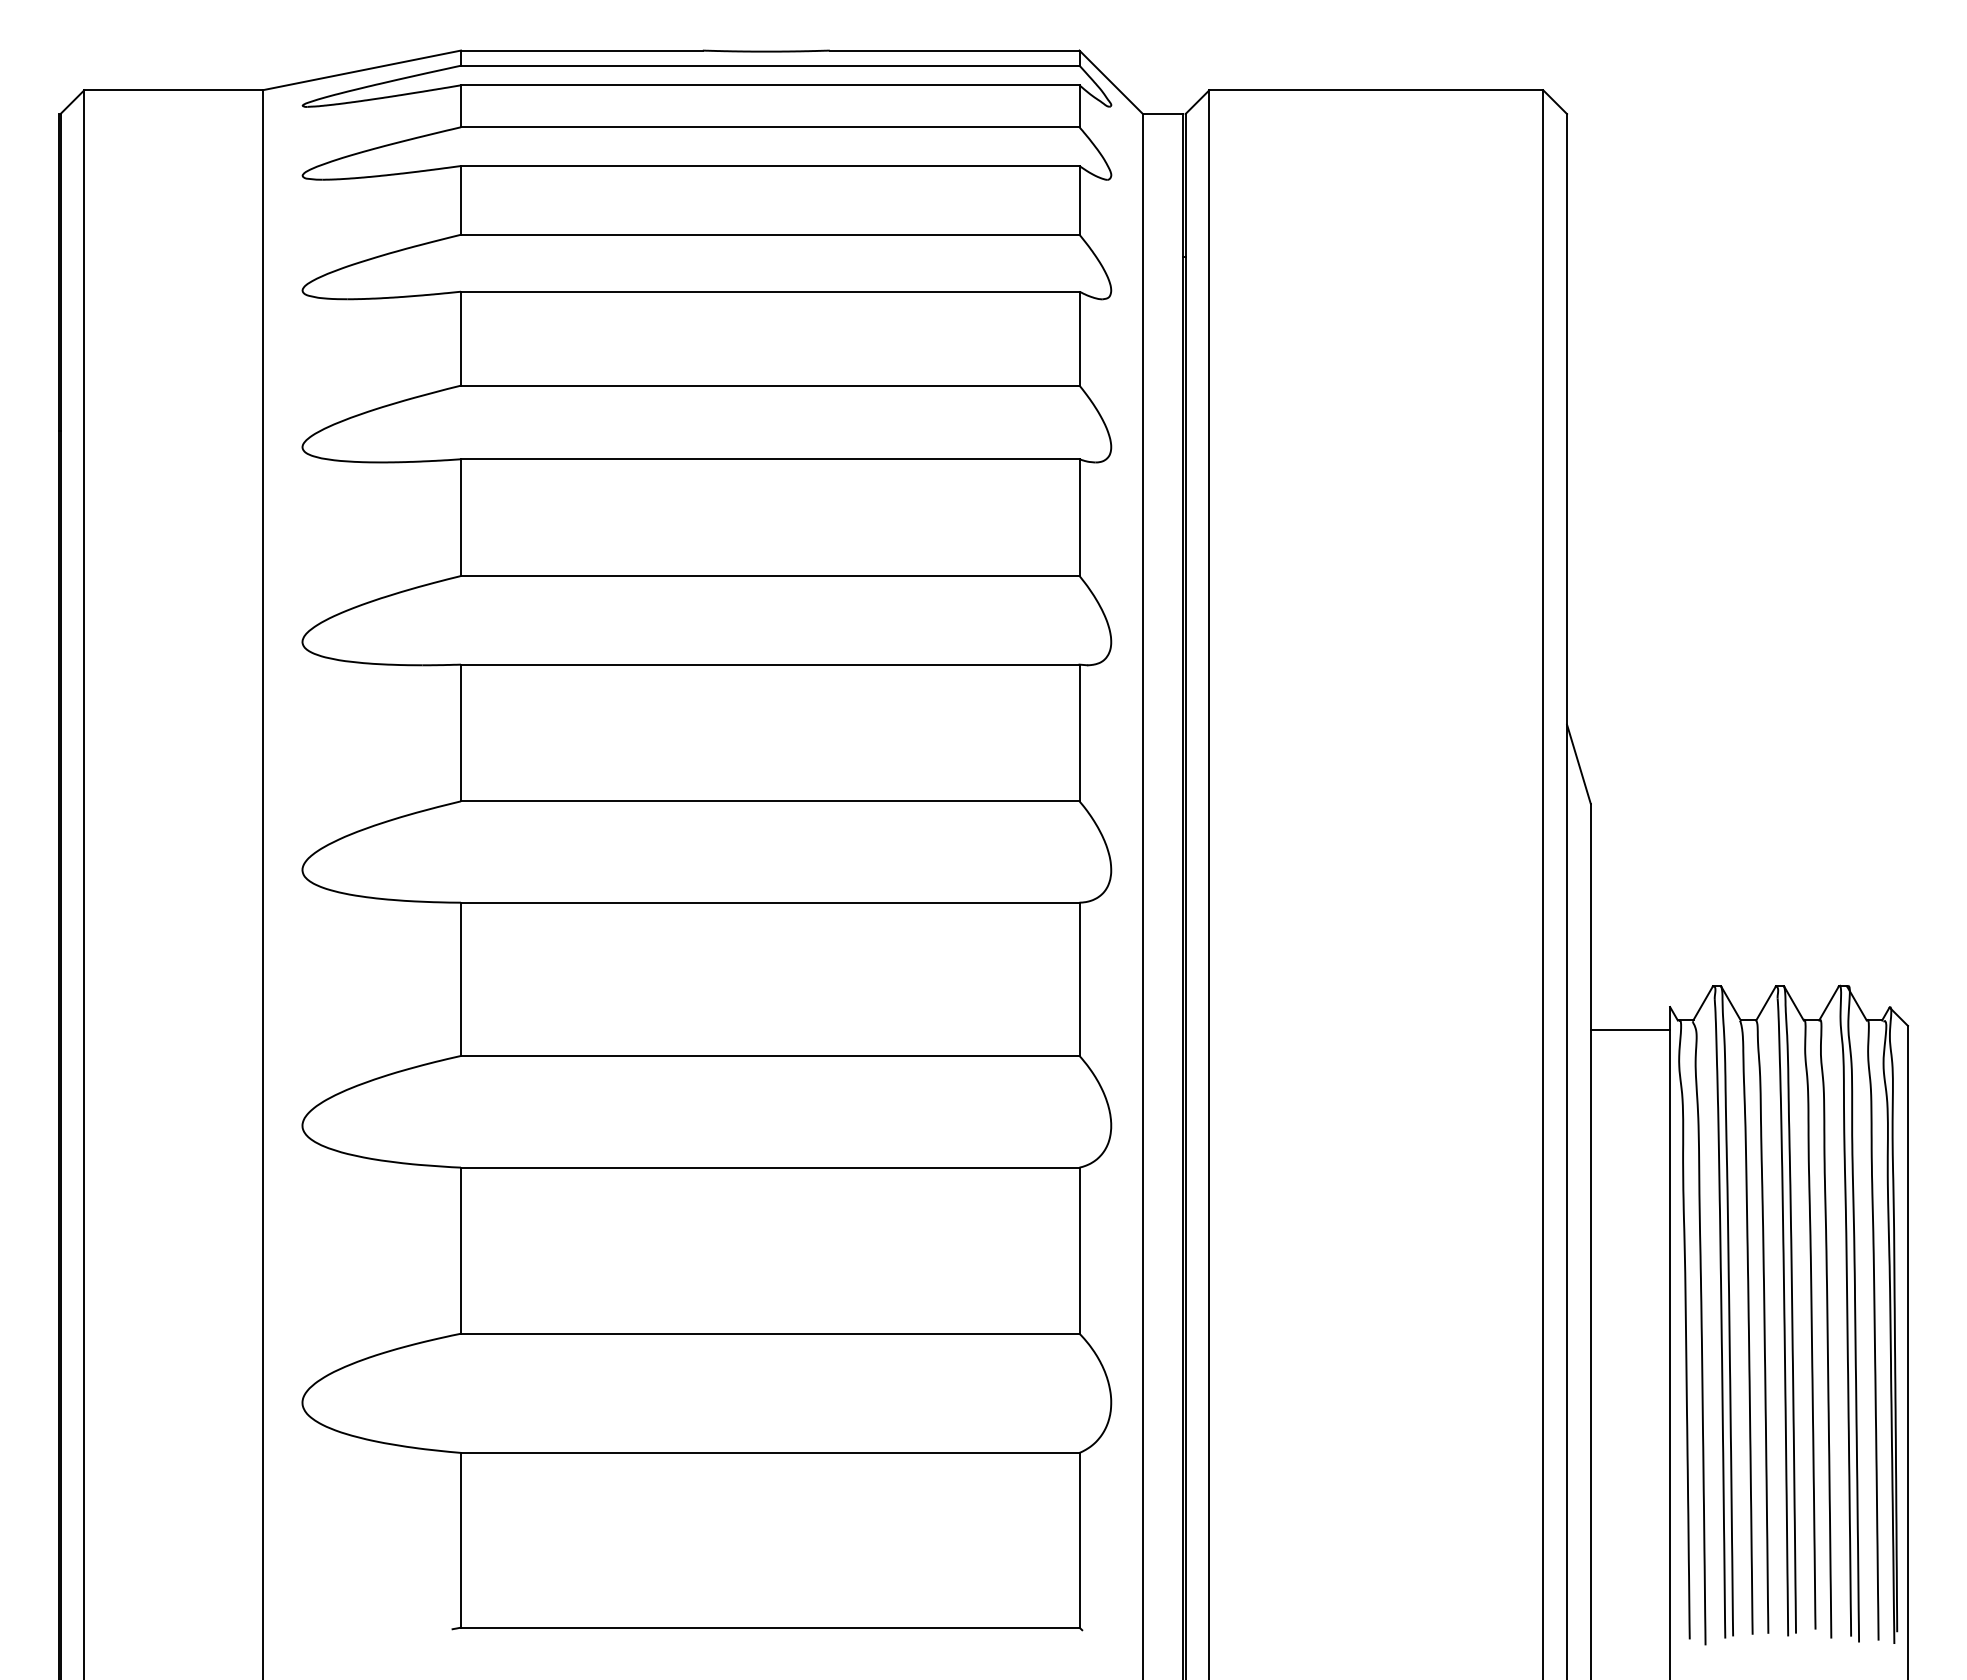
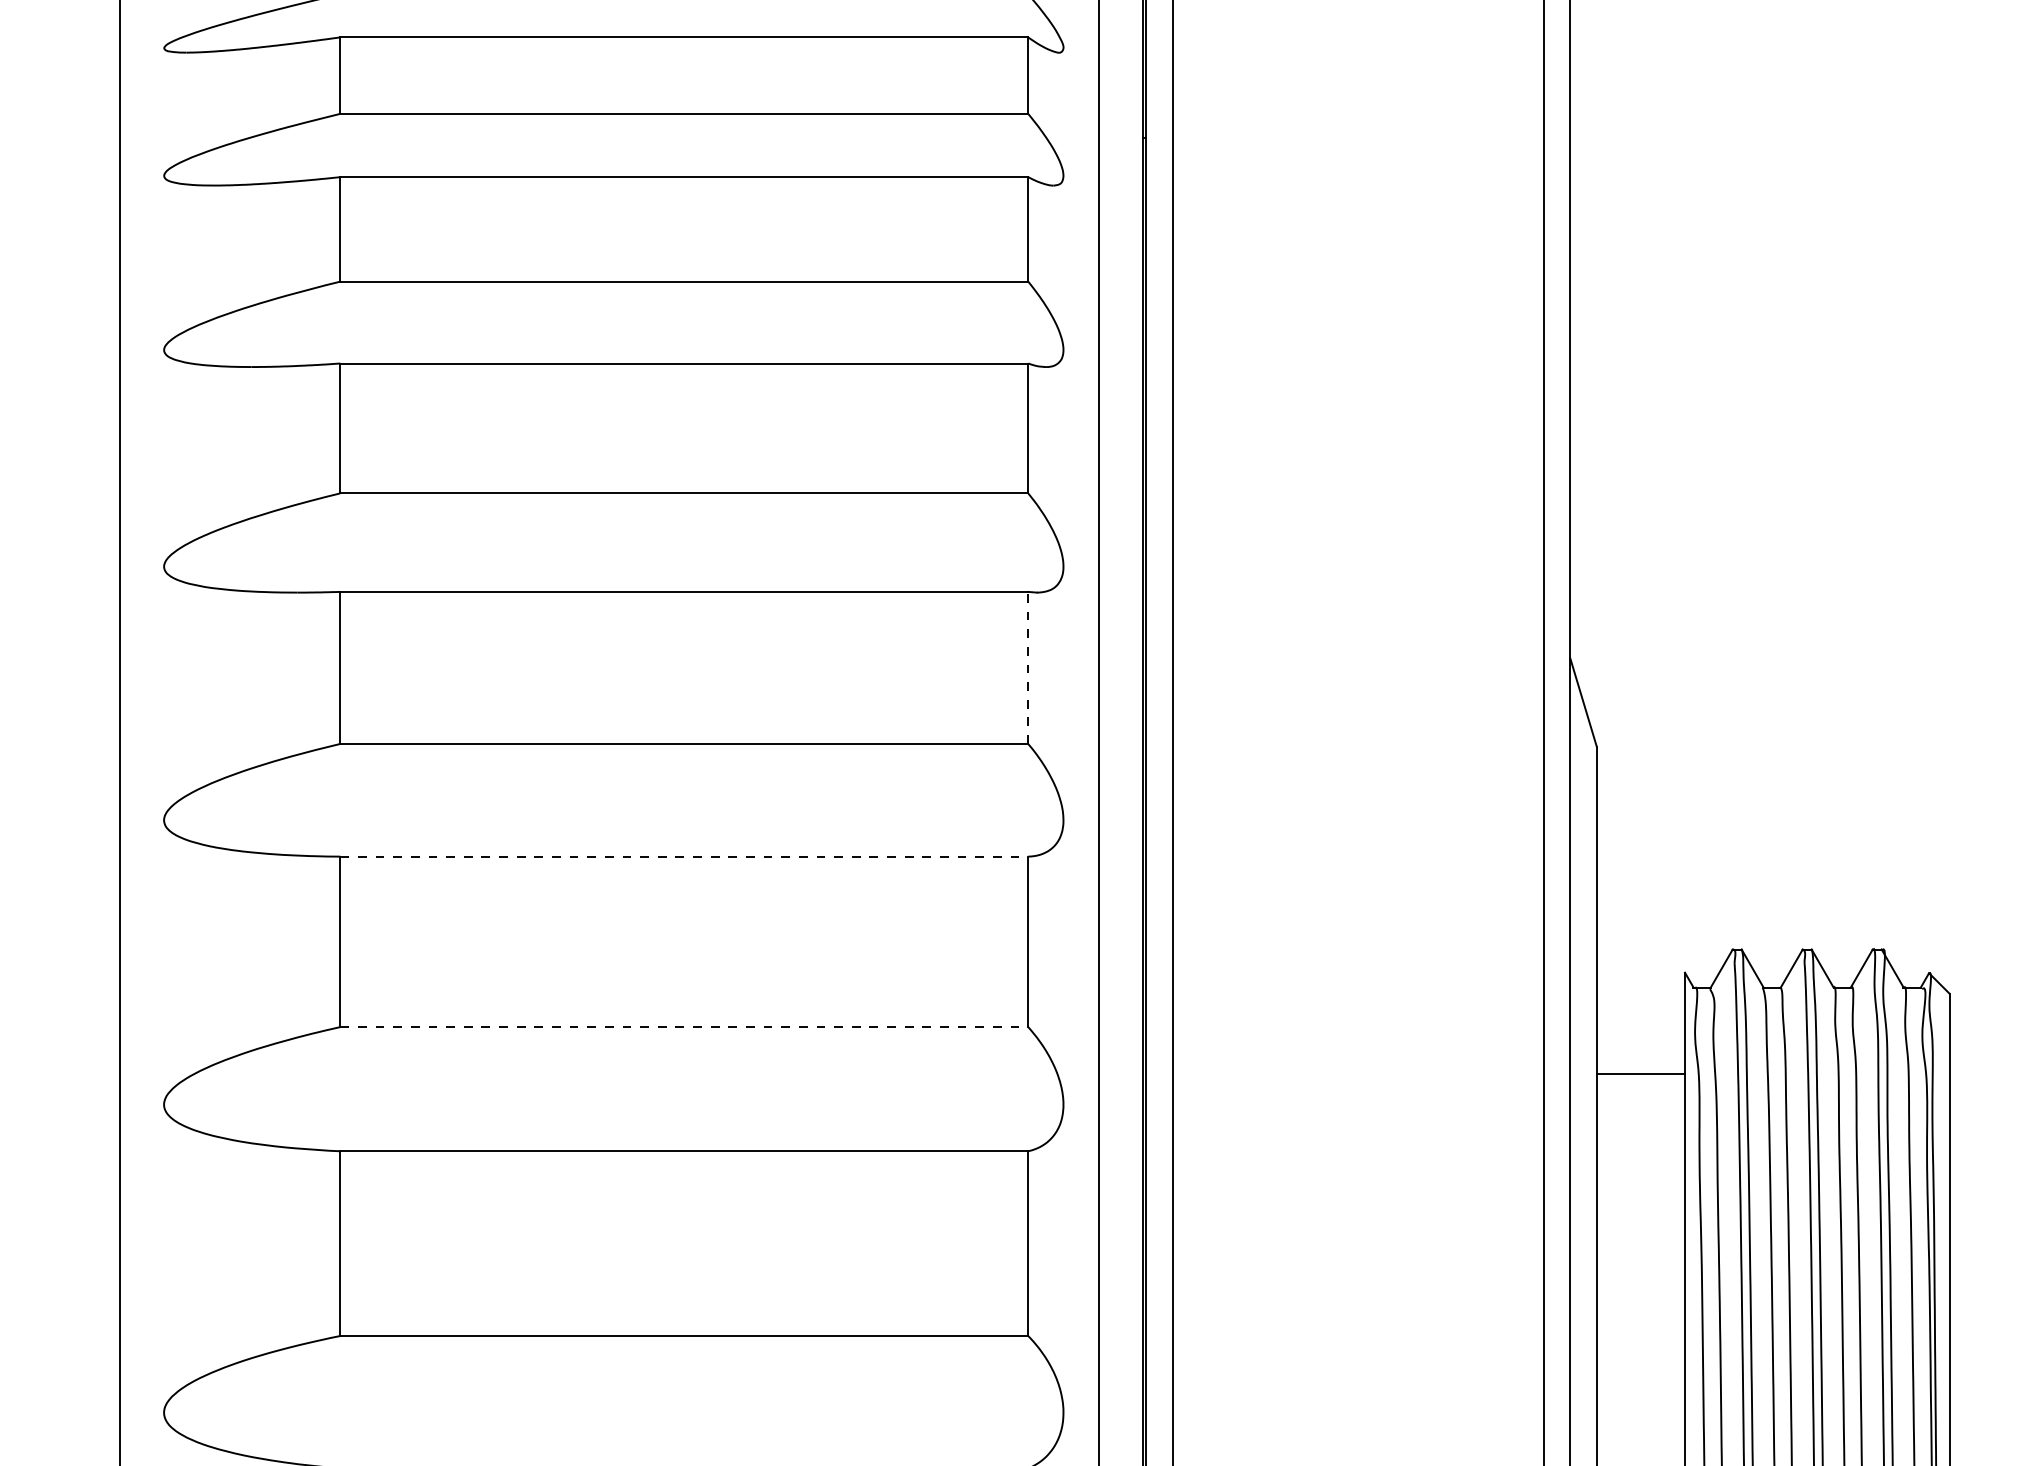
line: (1079, 732) -> (1028, 667), solid -> dashed
line: (770, 902) -> (684, 856), solid -> dashed
line: (1630, 1029) -> (1640, 1073), moved
line: (770, 1055) -> (684, 1026), solid -> dashed

